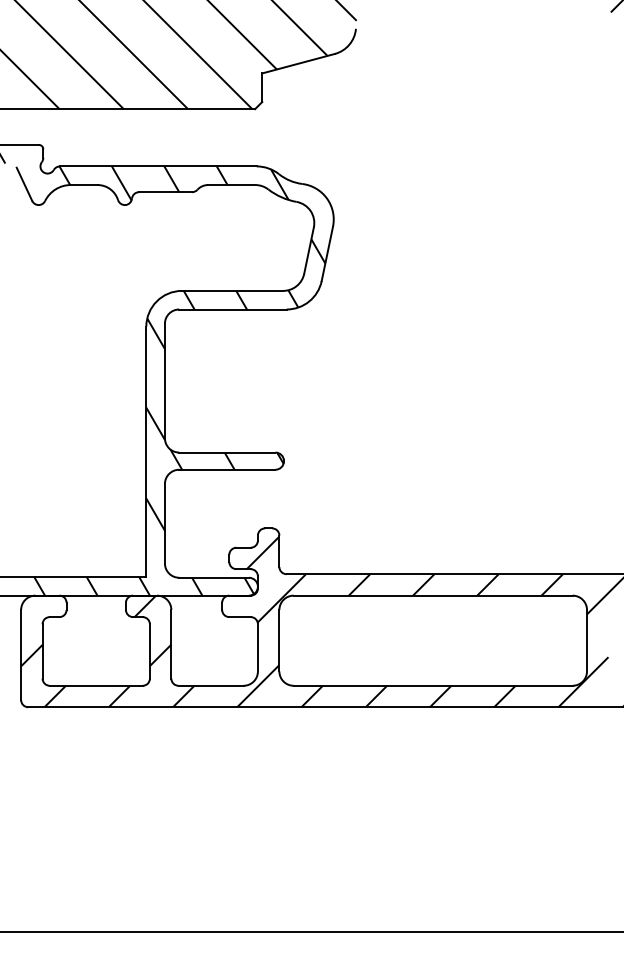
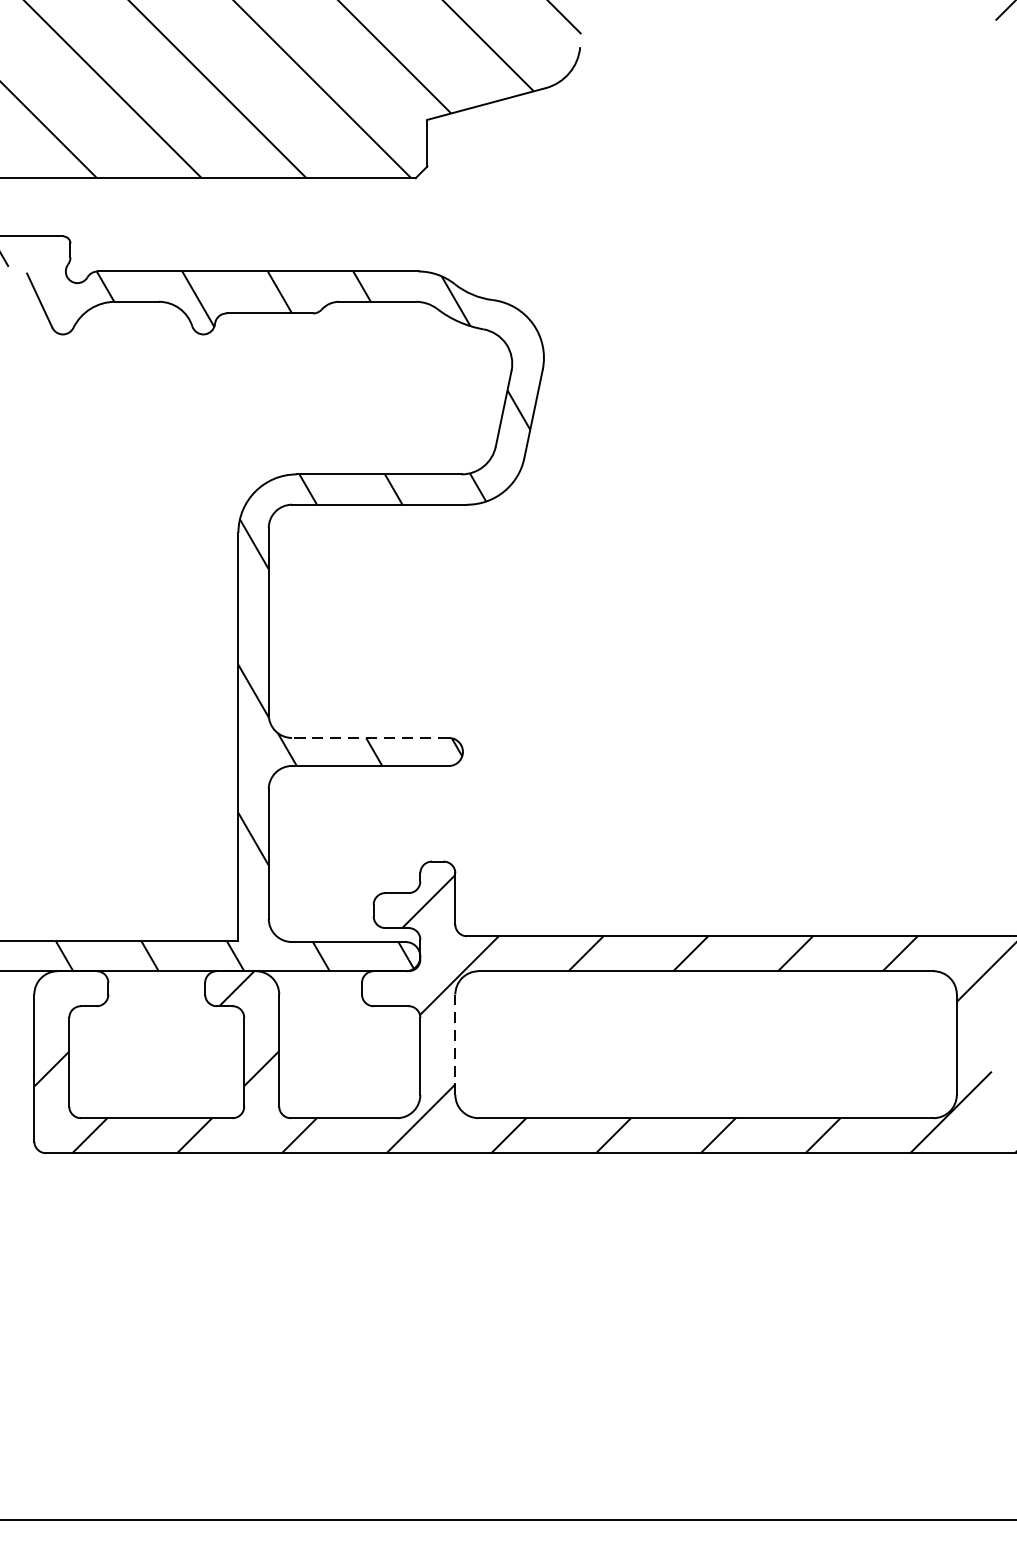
line: (226, 452) -> (369, 737), solid -> dashed
line: (279, 640) -> (455, 1044), solid -> dashed

